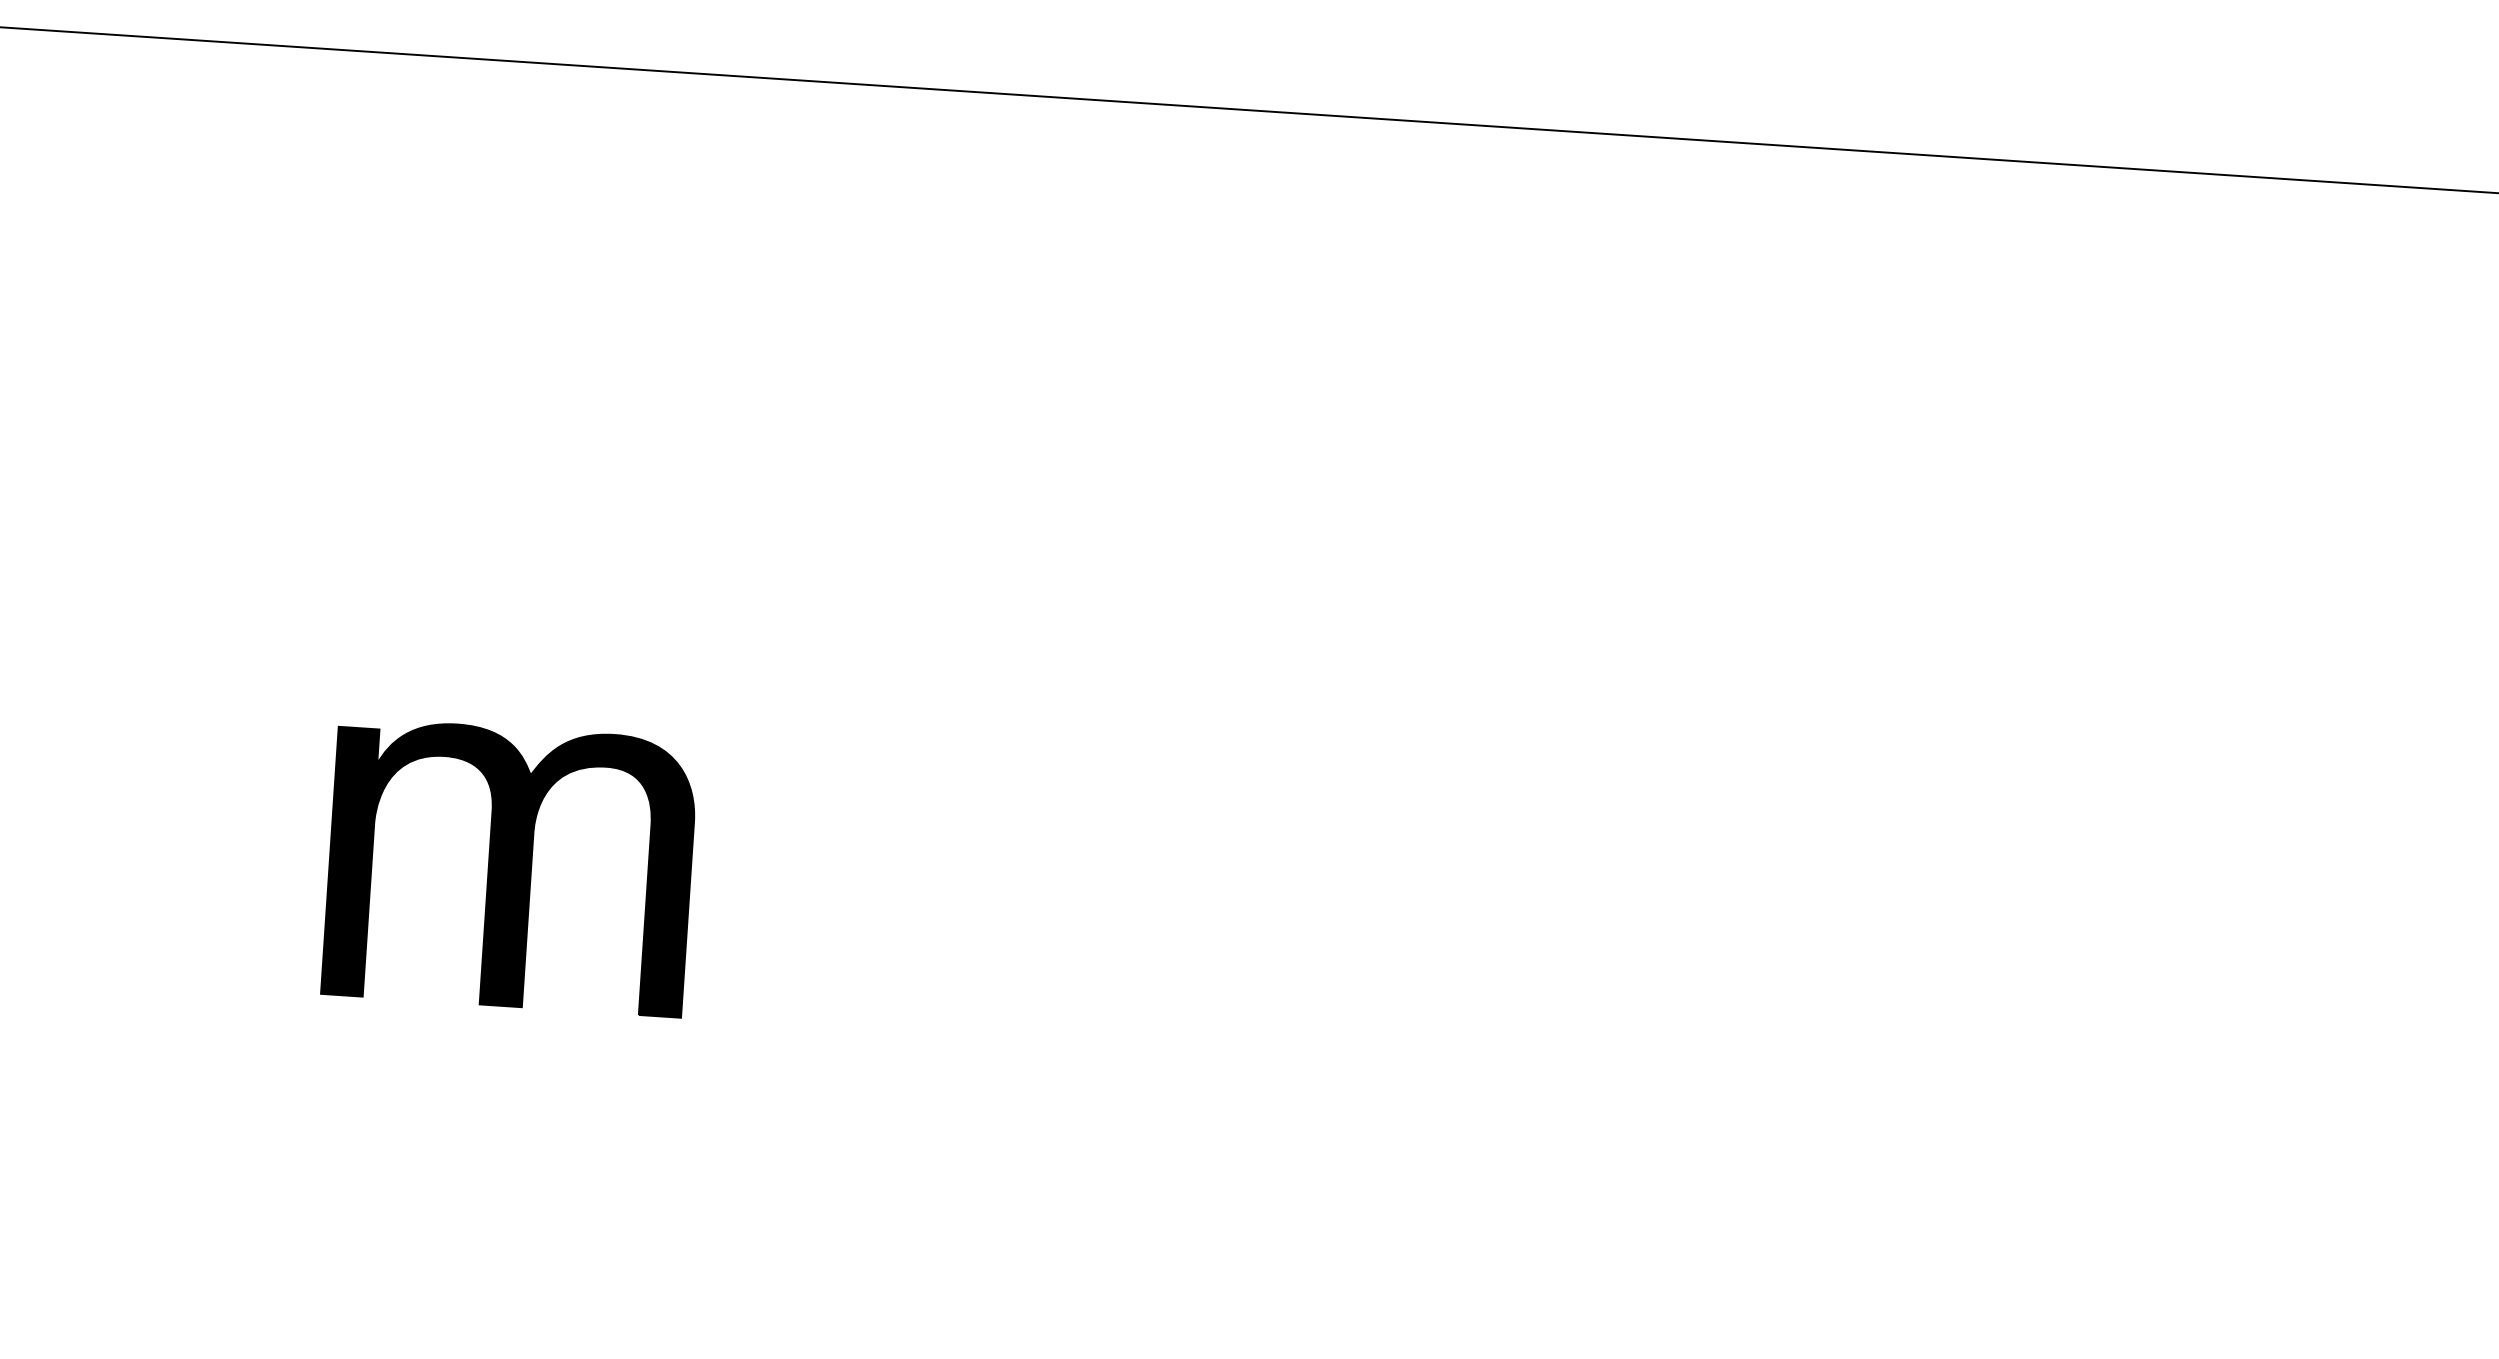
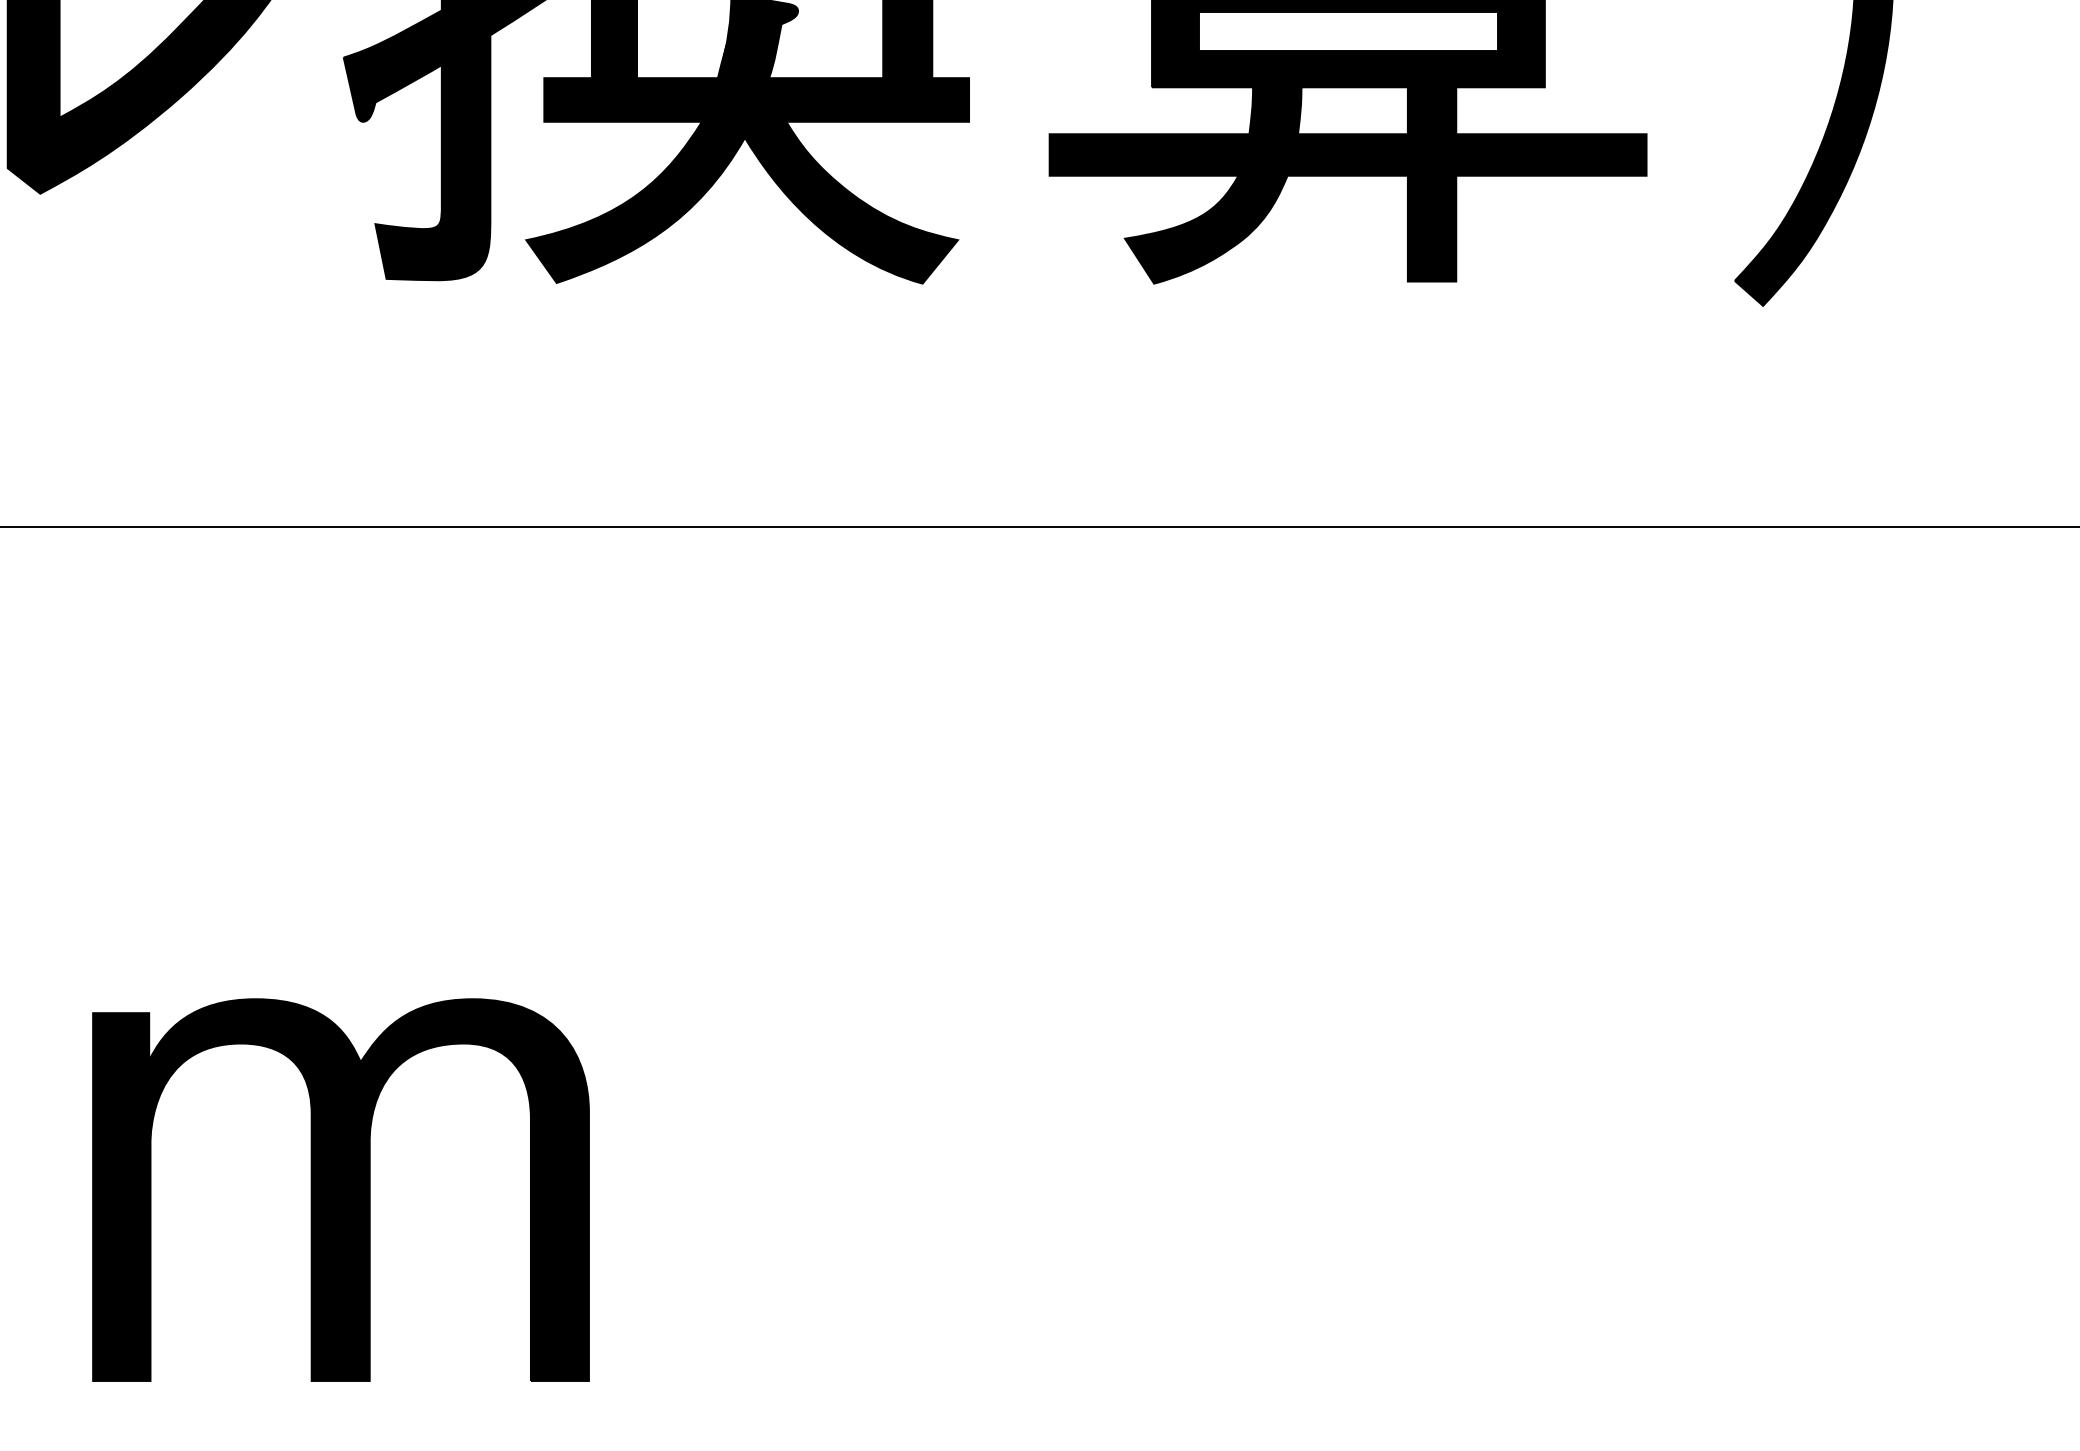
part: (509, 866) -> (340, 1189), size x1.67

